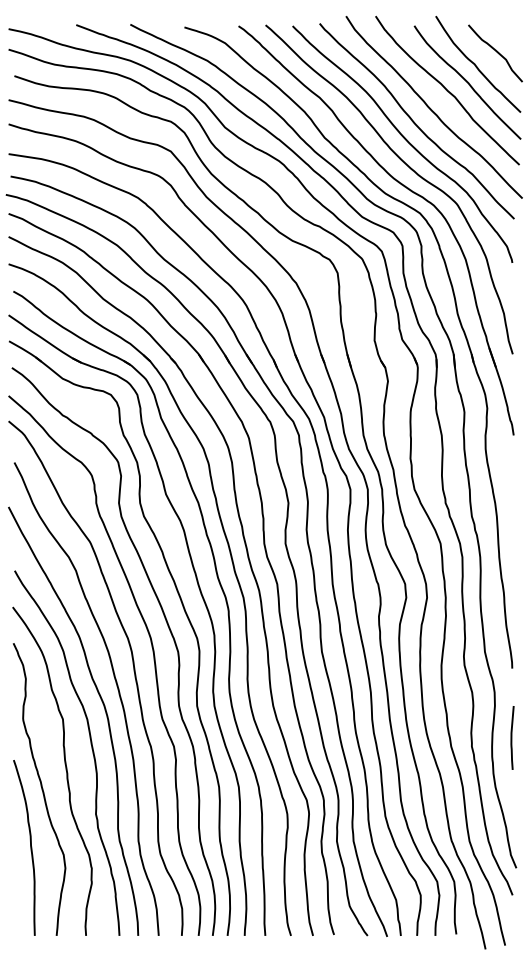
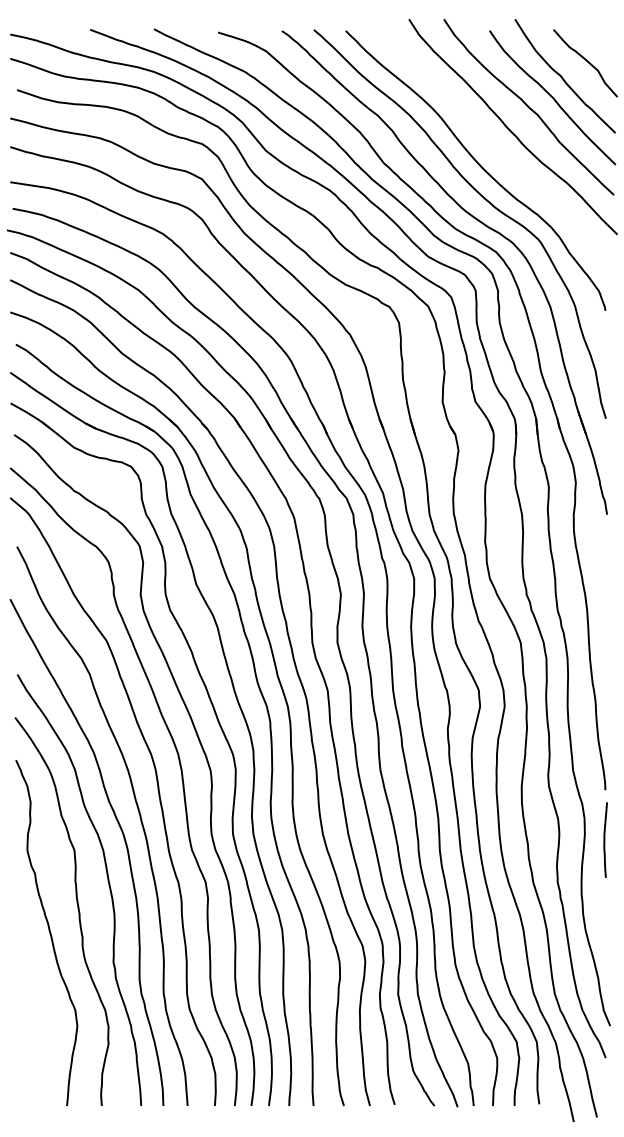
curve: (415, 122) -> (490, 144), removed
curve: (512, 737) -> (605, 839), moved
curve: (29, 845) -> (35, 999), removed

